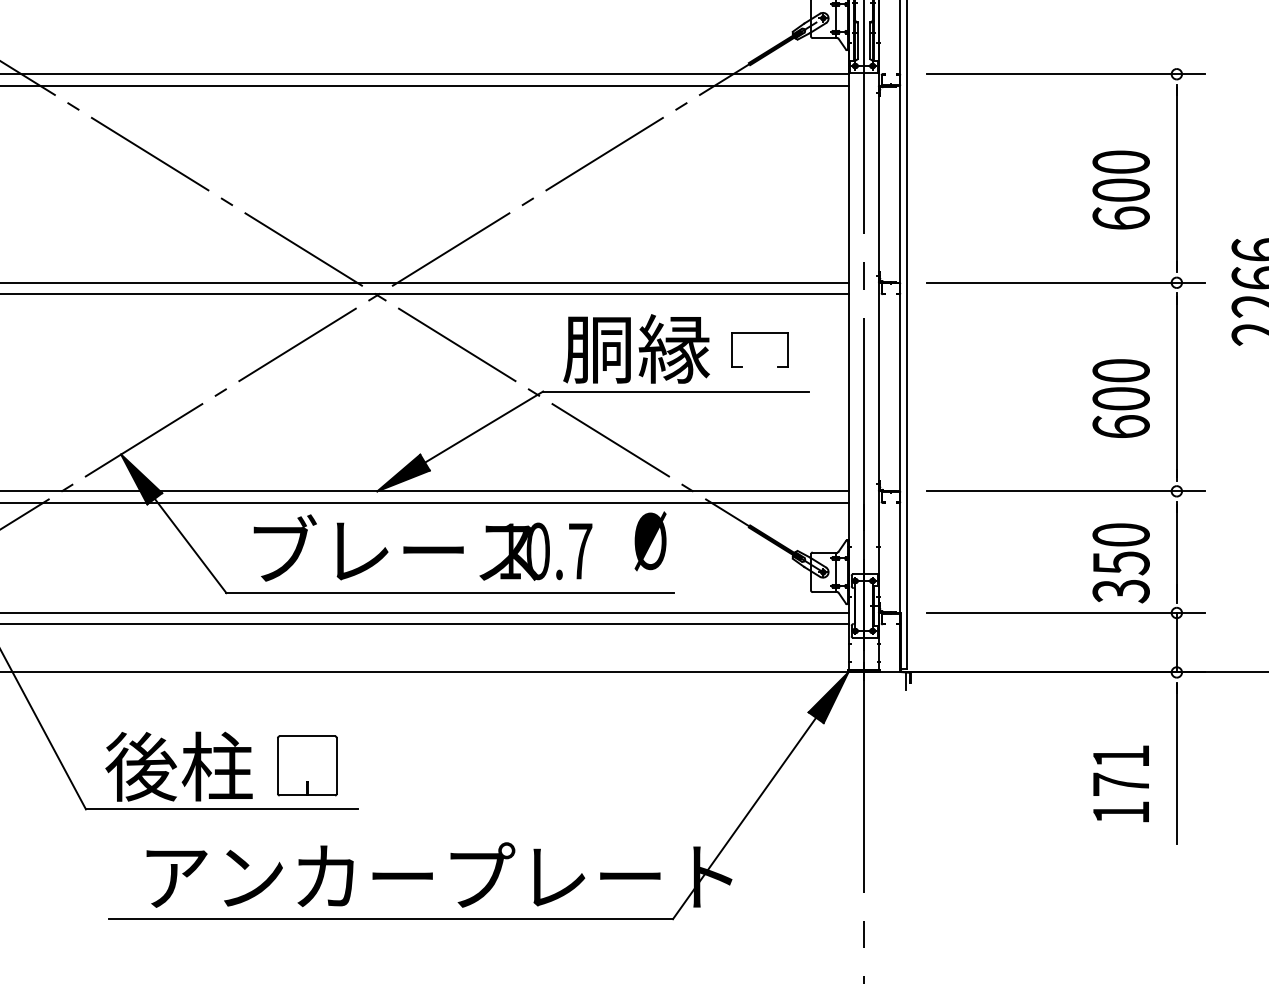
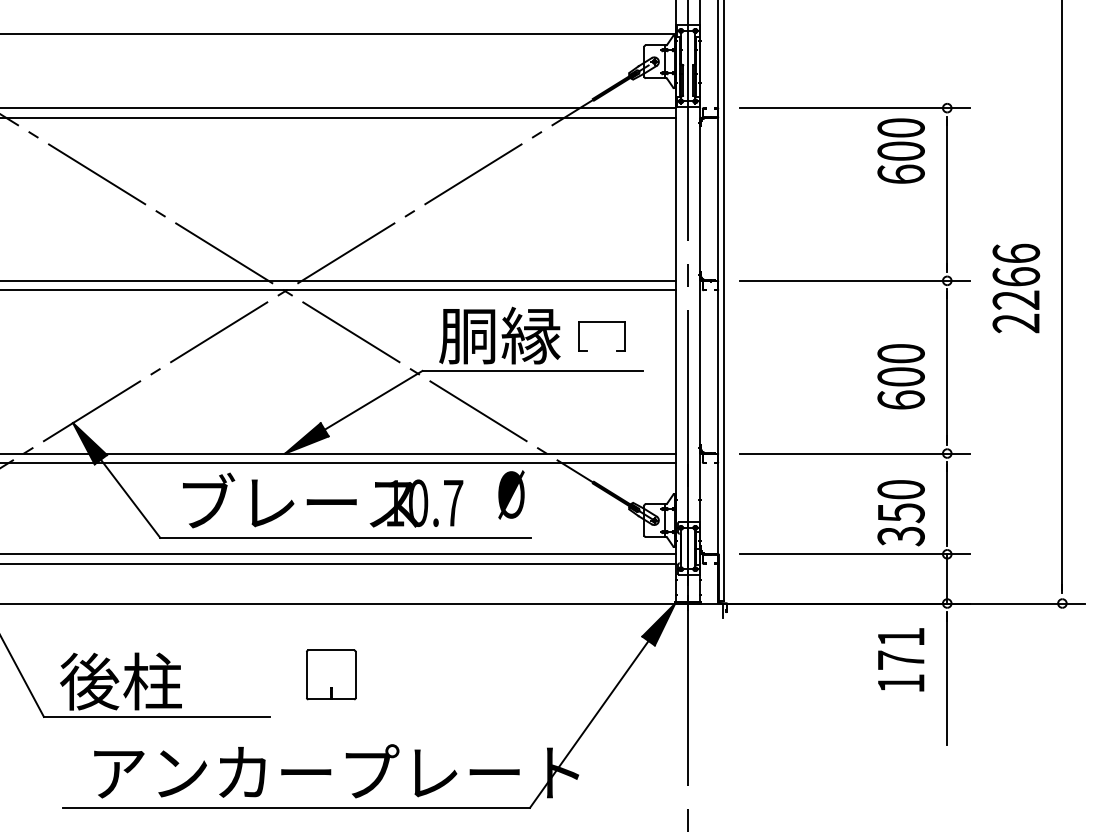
text: (1120, 189) -> (900, 150), moved
part: (307, 765) -> (331, 674), moved
text: (1121, 783) -> (901, 659), moved

